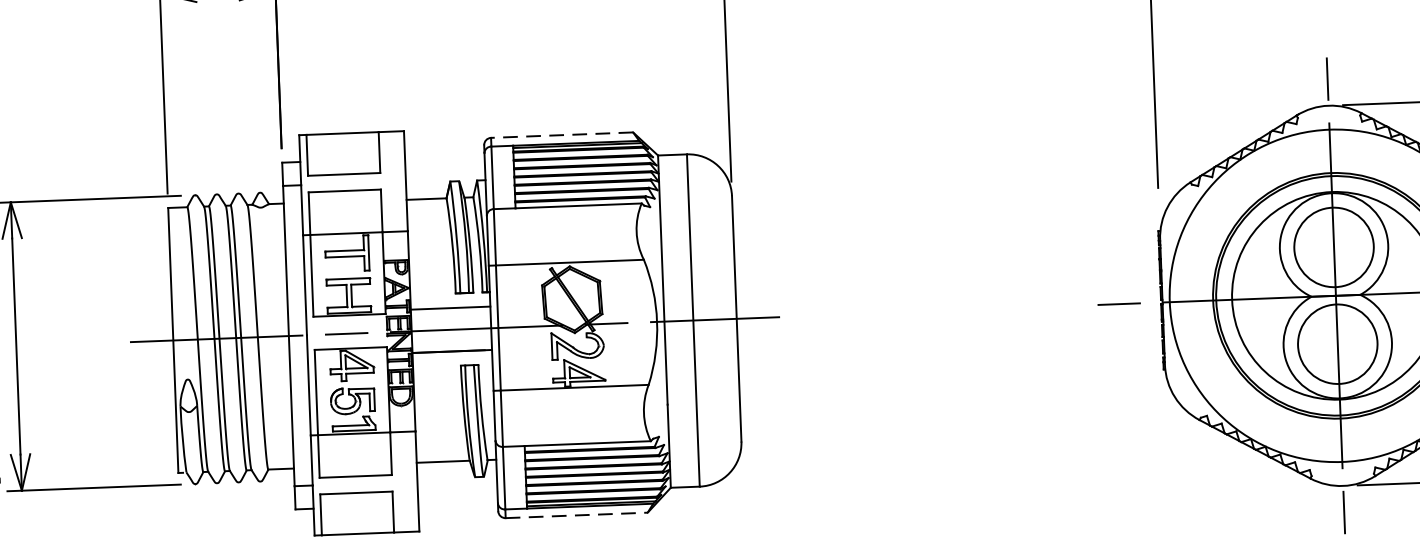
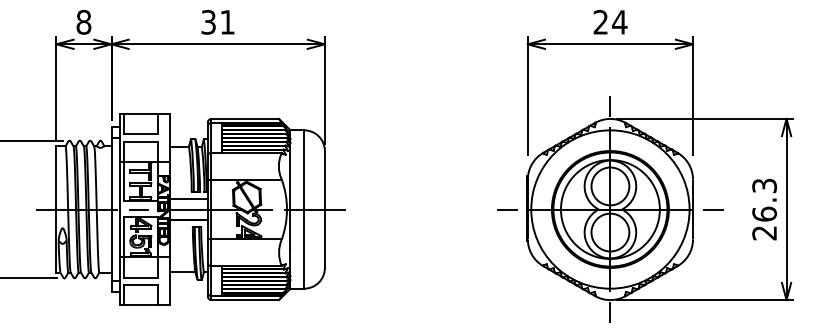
line: (562, 134) -> (245, 118), dashed -> solid
line: (577, 516) -> (245, 300), dashed -> solid

